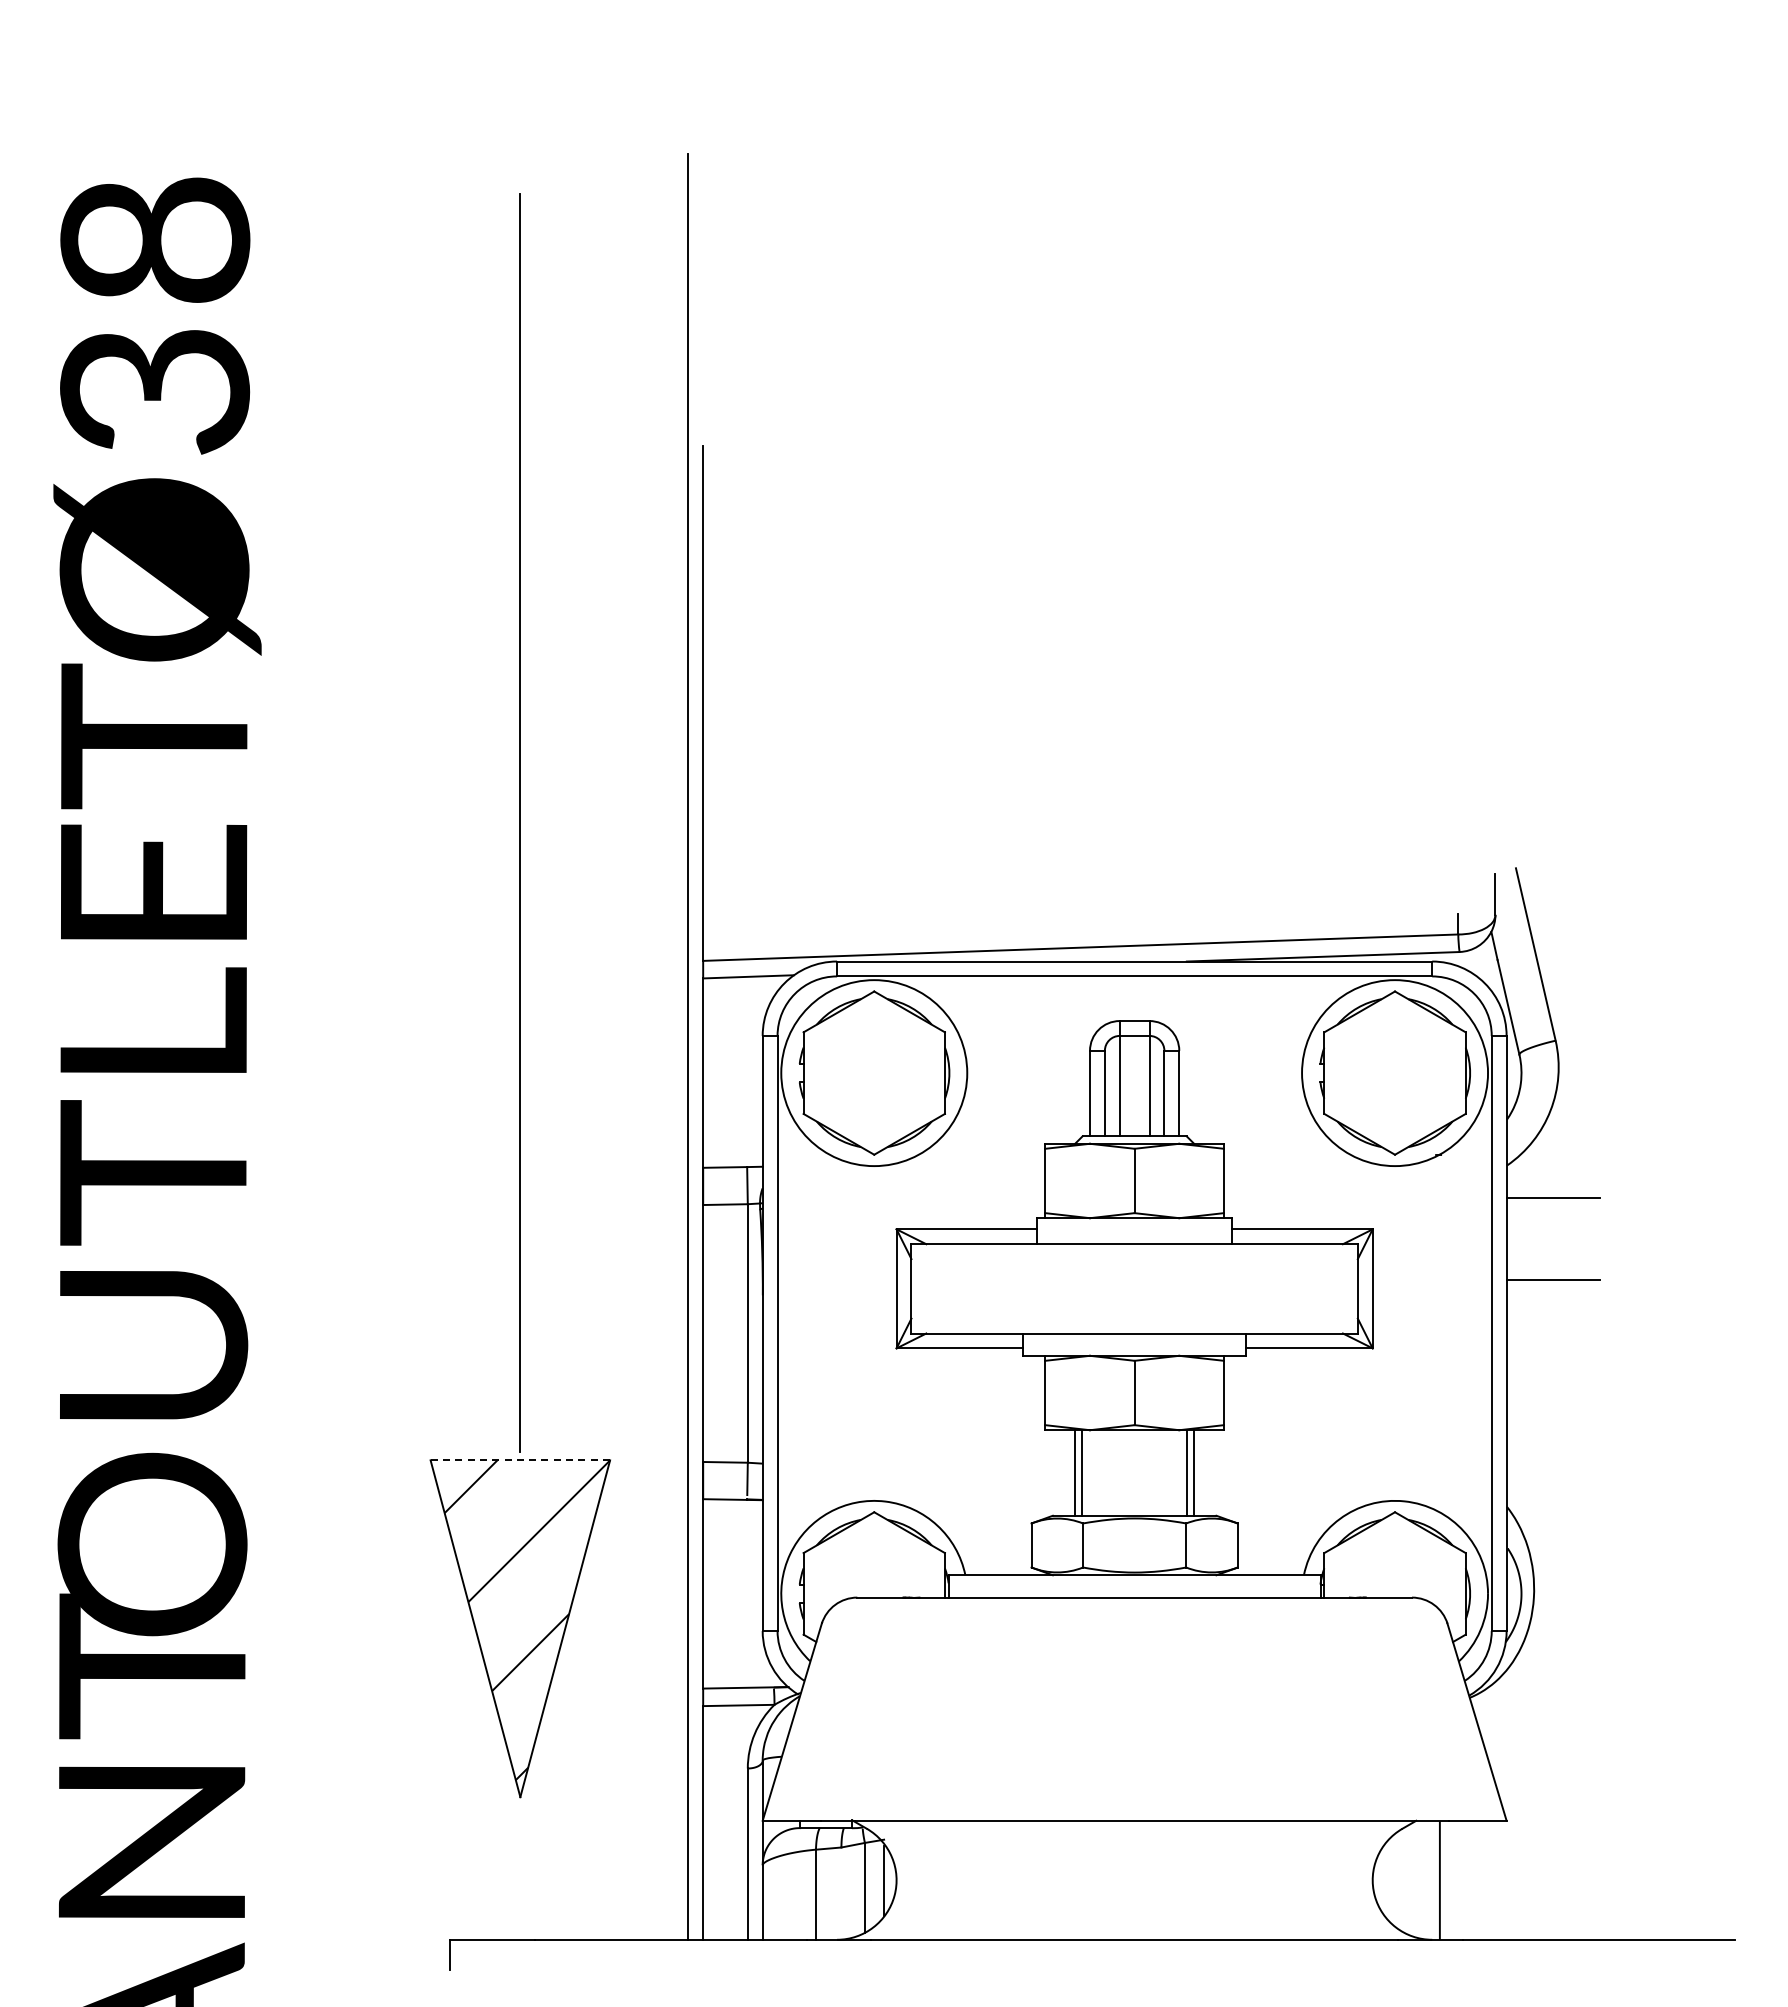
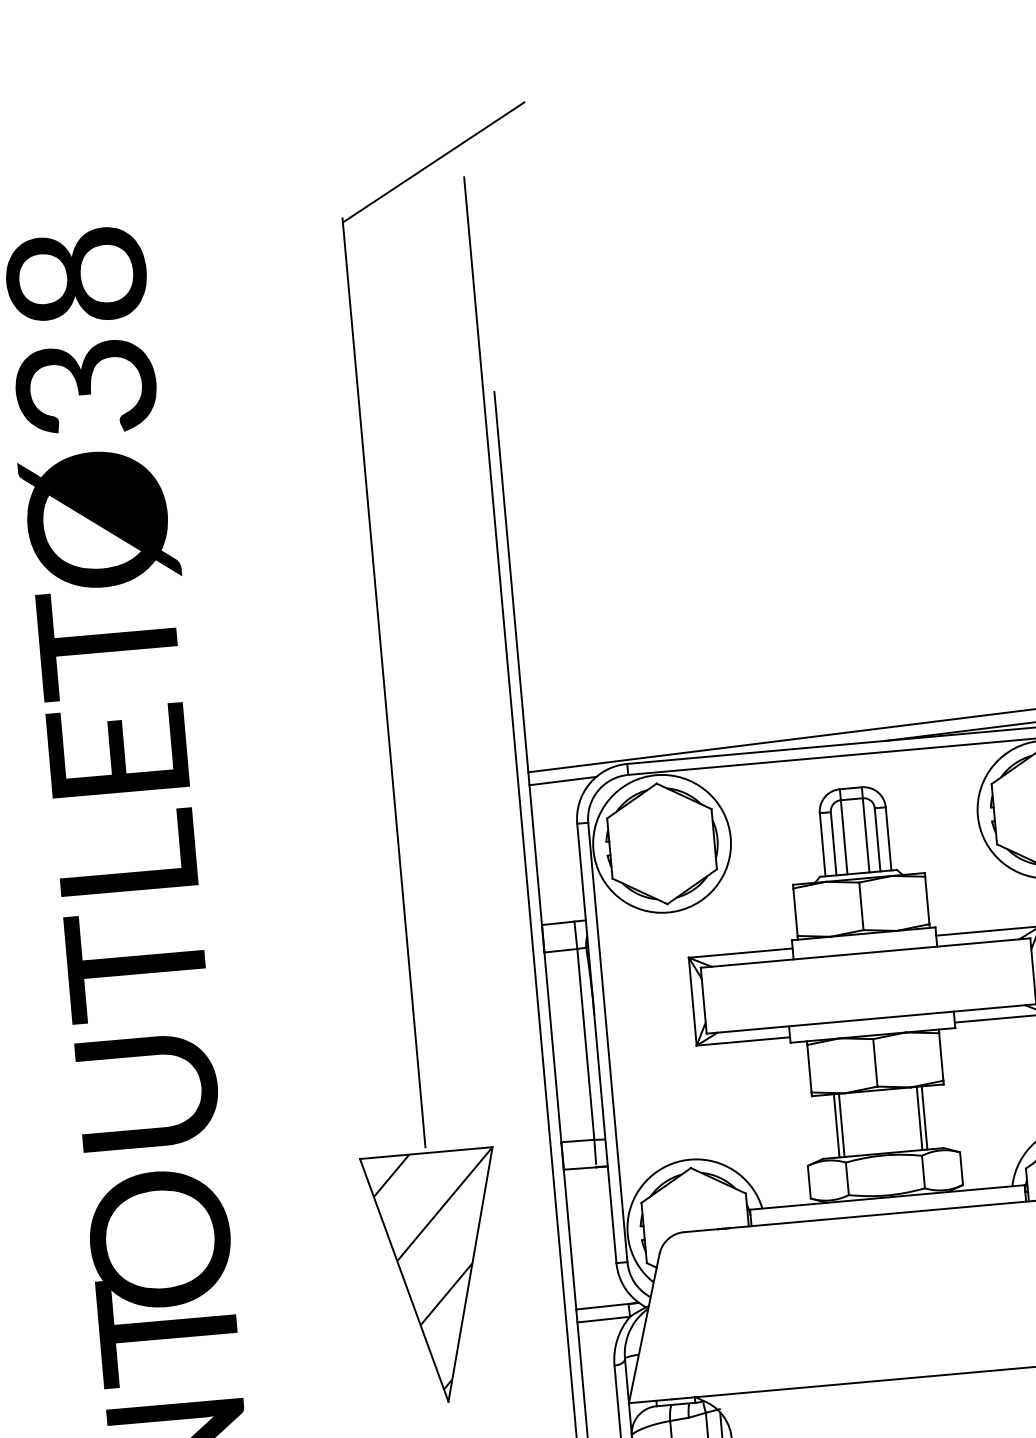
line: (648, 129) -> (433, 162), added
line: (520, 1460) -> (426, 1153), dashed -> solid

